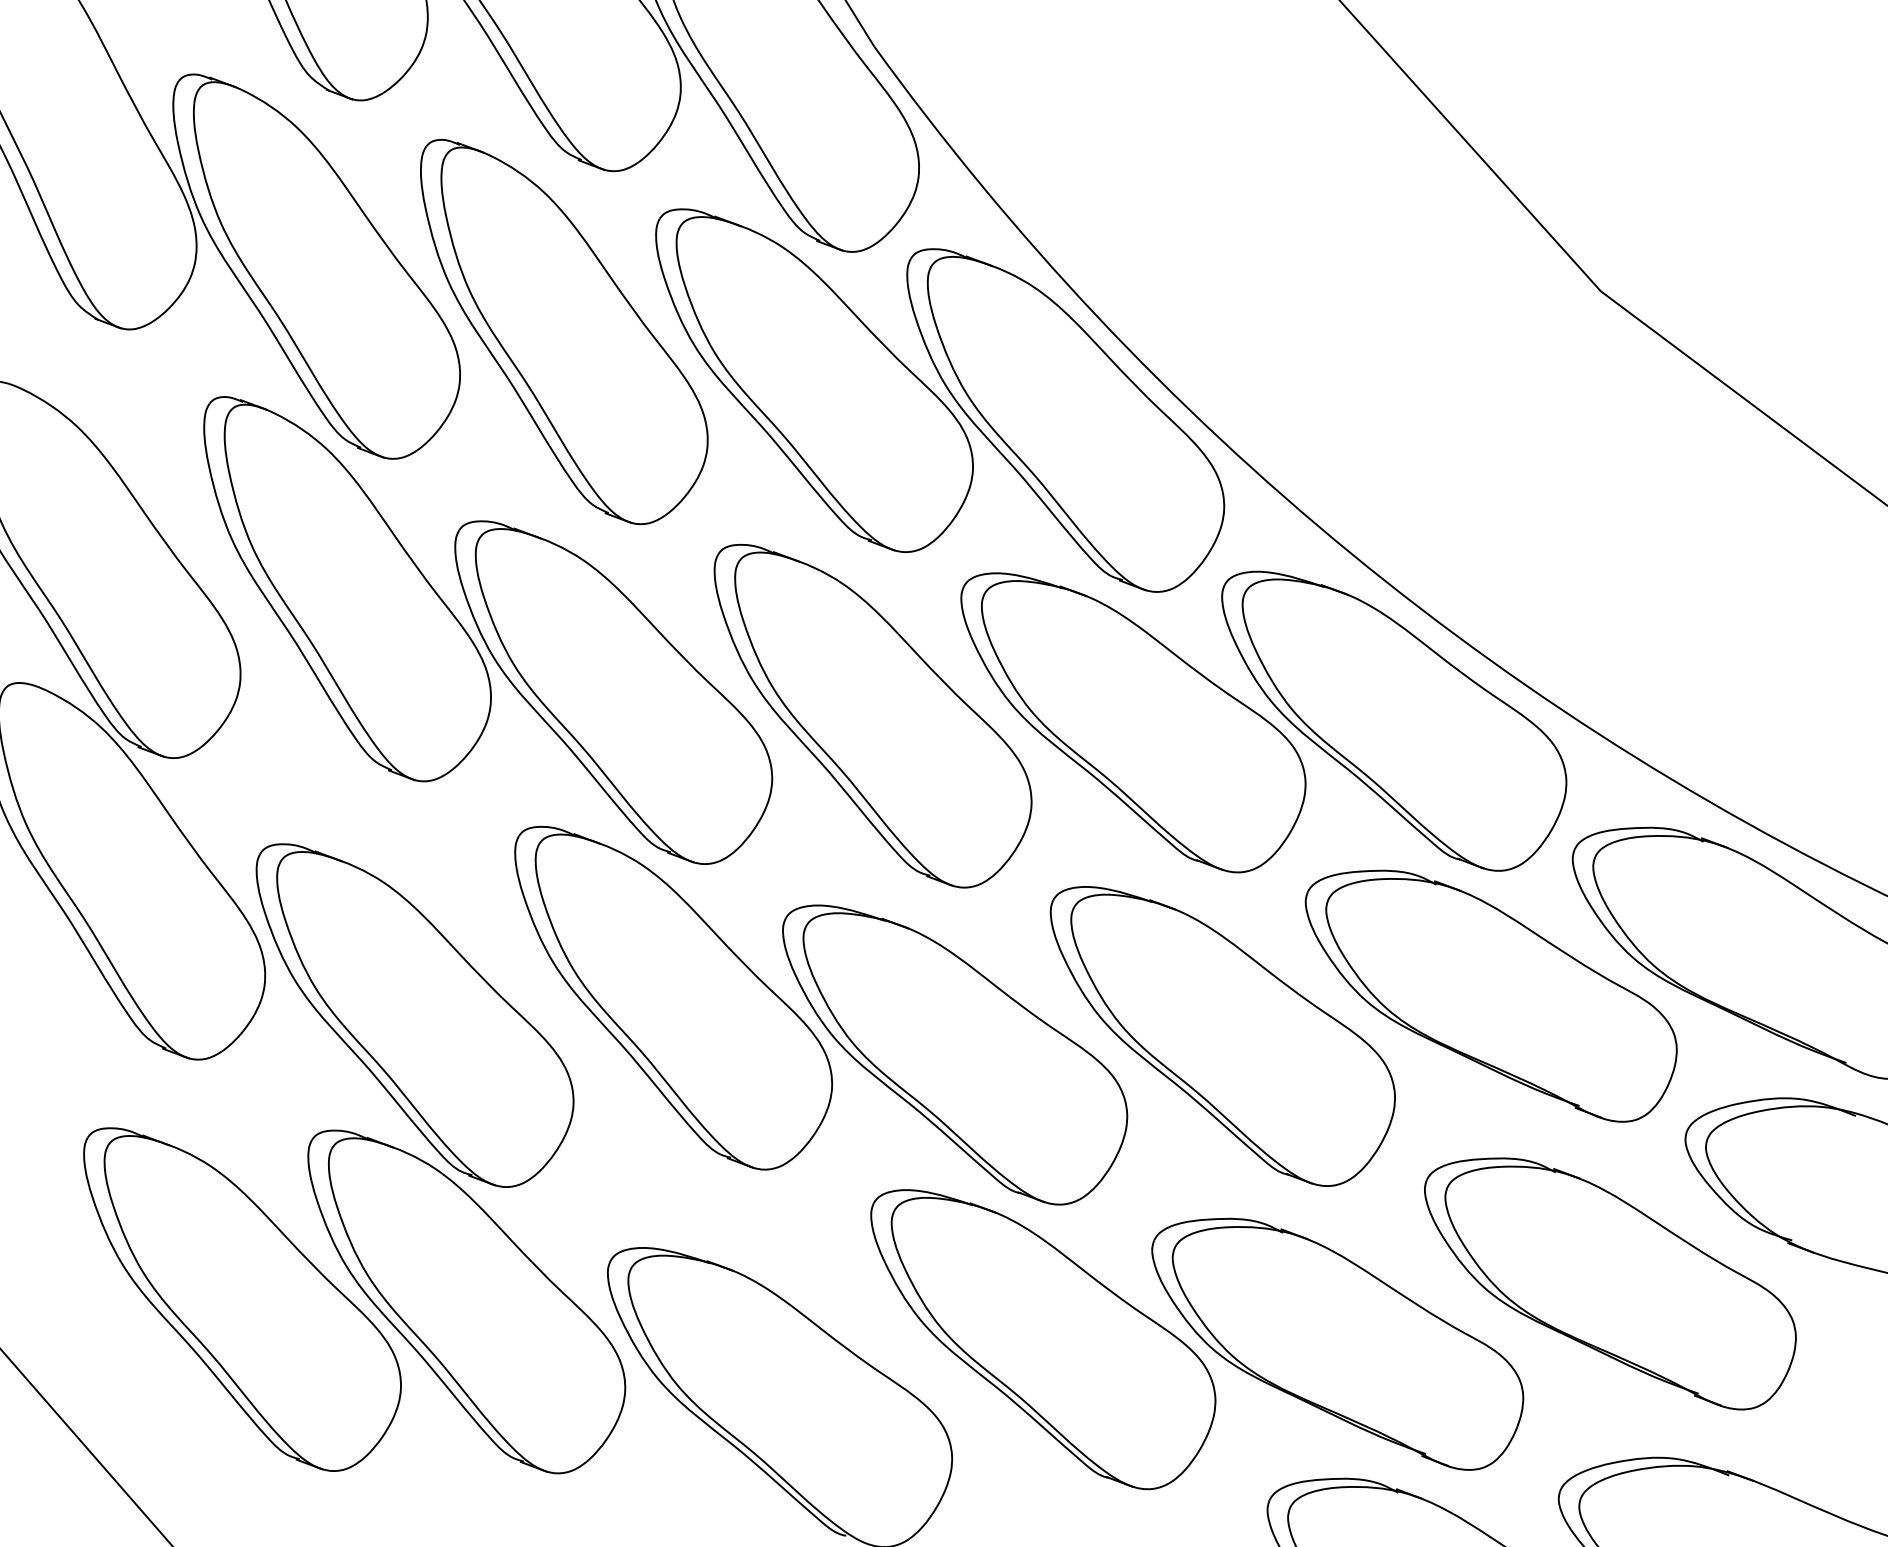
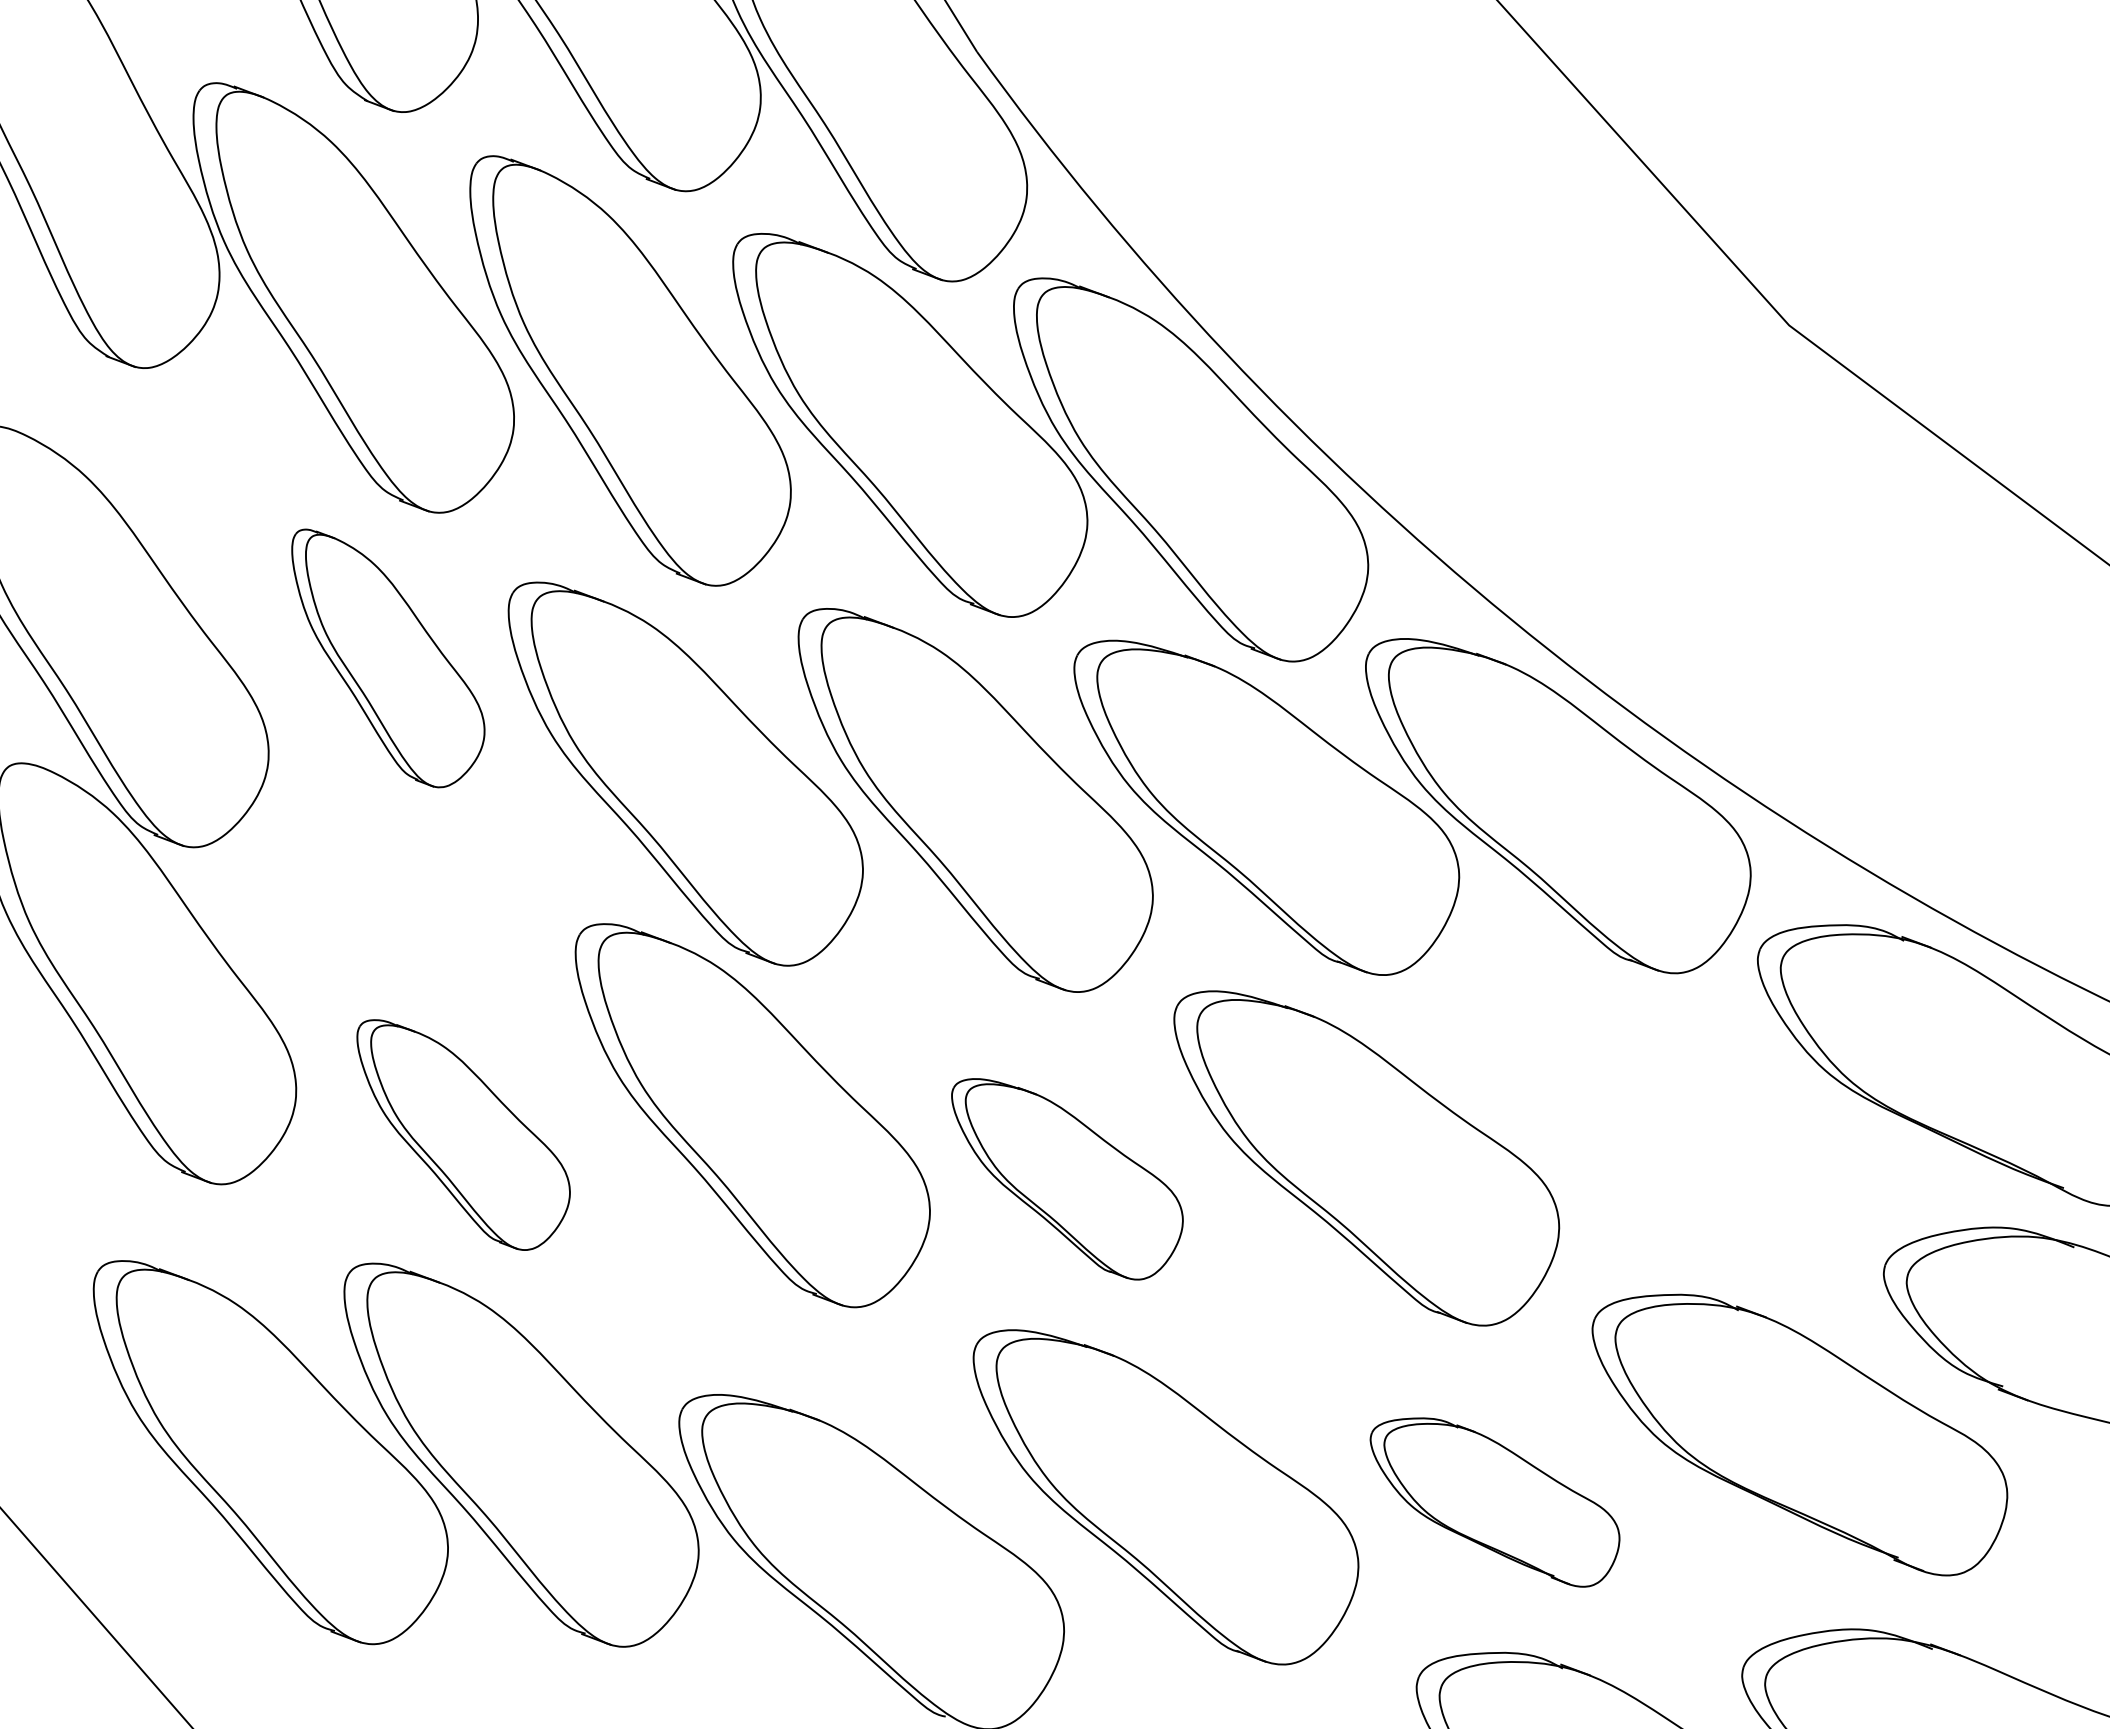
part: (347, 589) -> (388, 658), size x0.6
part: (1491, 996) -> (1666, 1113), removed
part: (414, 1015) -> (463, 1134), size x0.6
part: (955, 1055) -> (1067, 1179), size x0.6
part: (1337, 1344) -> (1494, 1502), size x0.6

